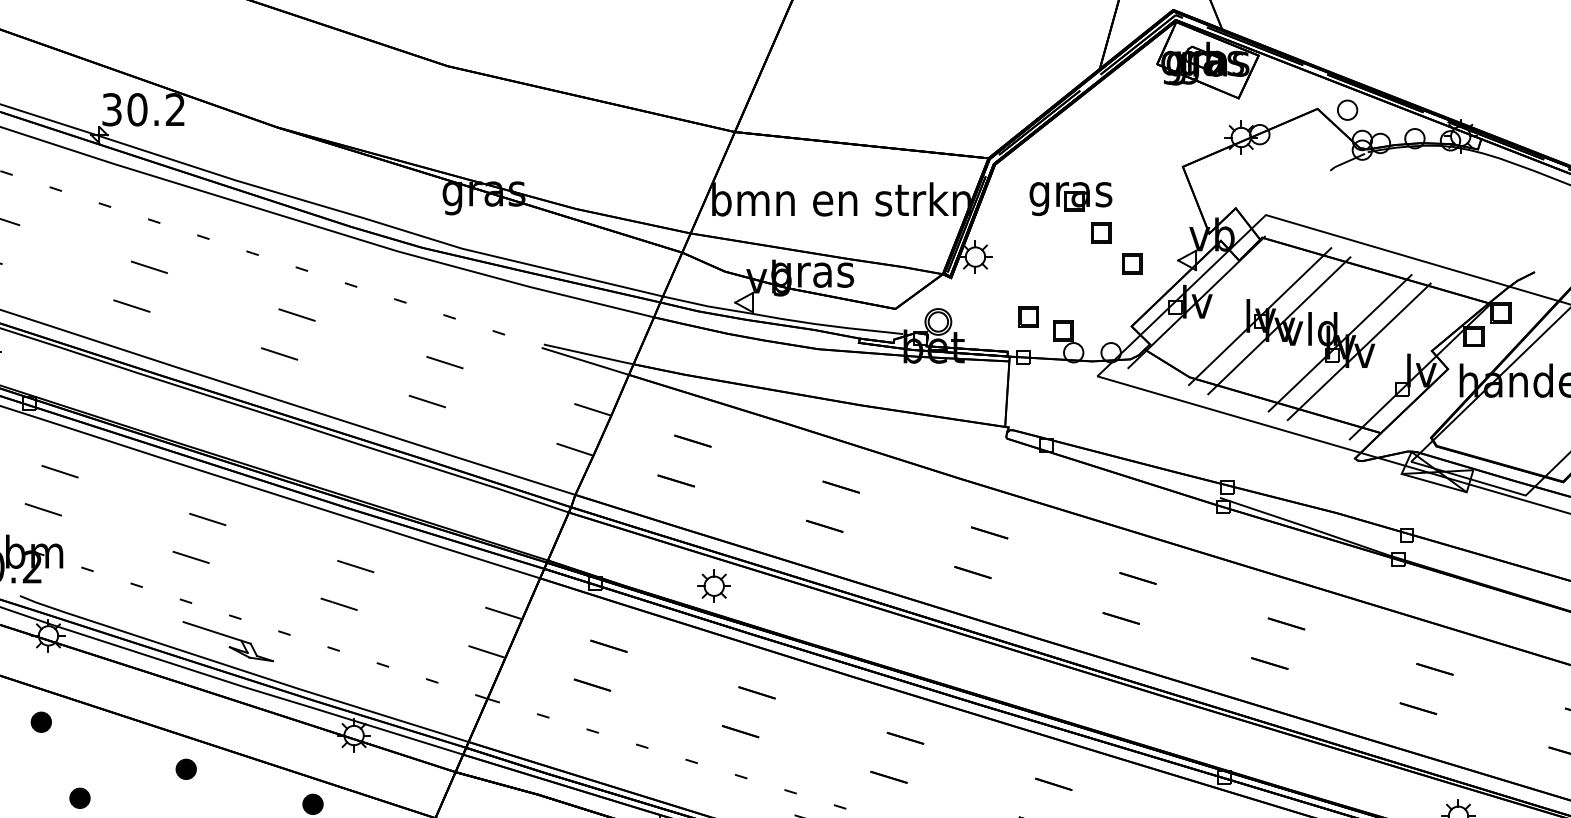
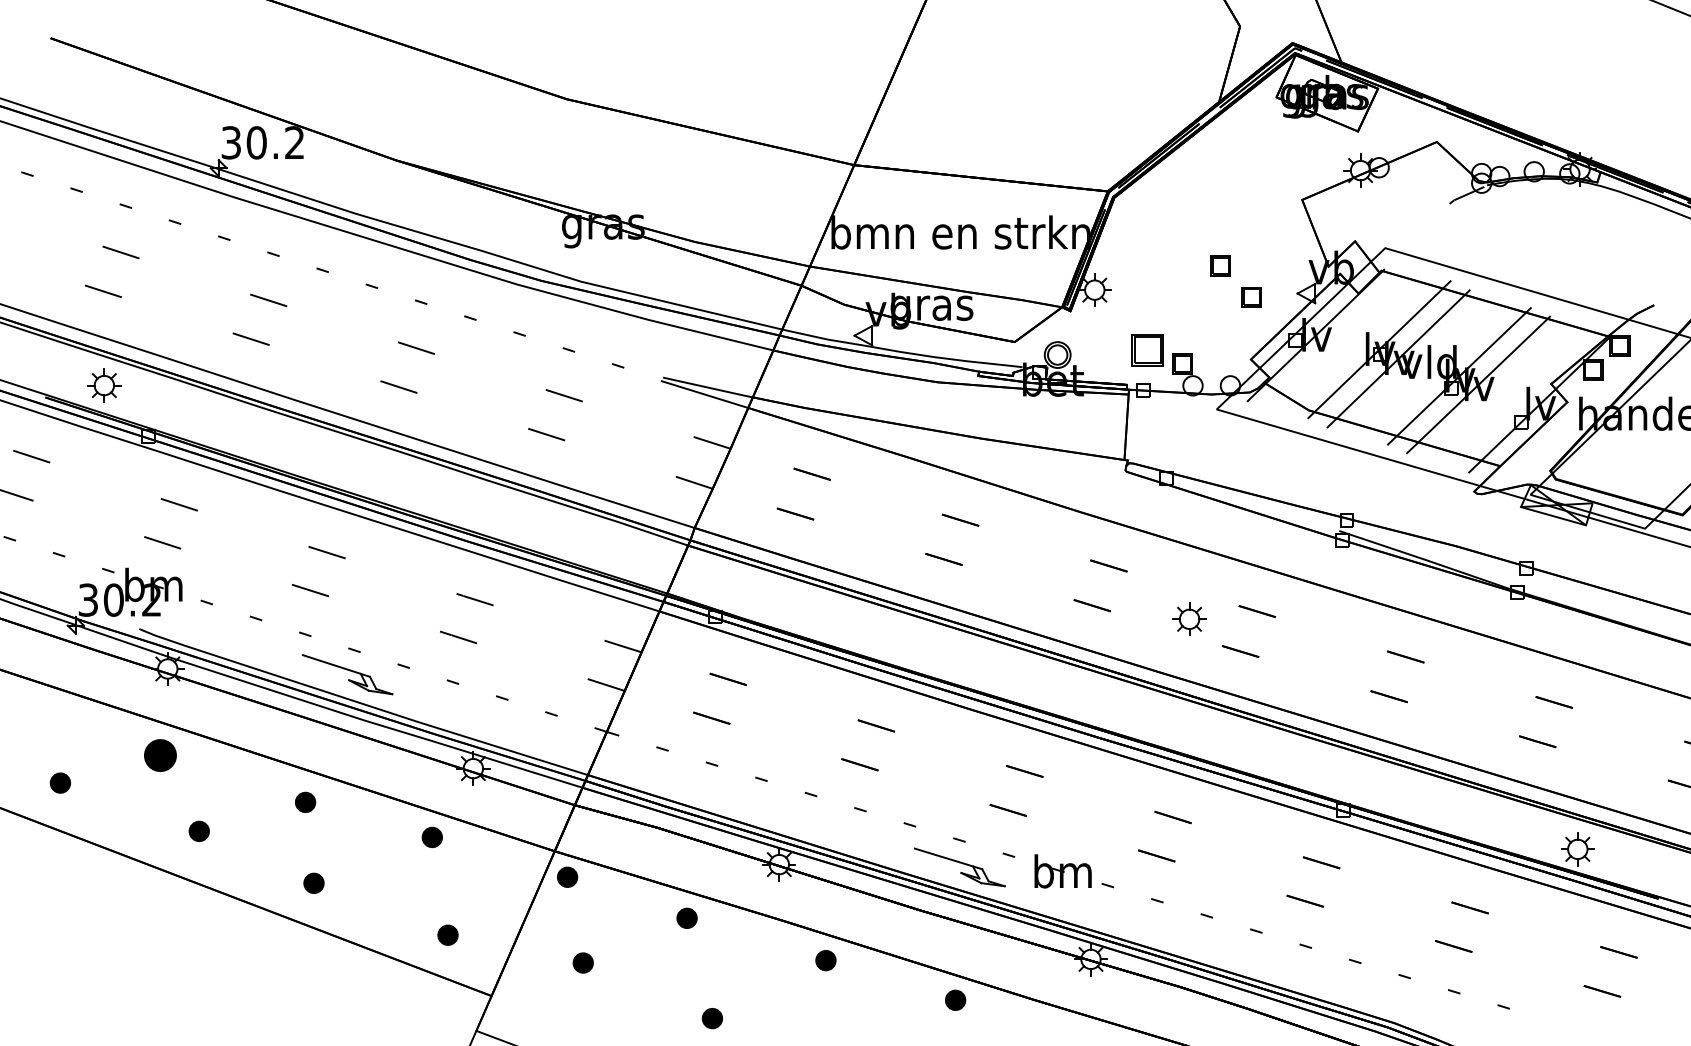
part: (1347, 109) -> (1466, 142), removed
part: (1071, 199) -> (1190, 232), removed
part: (1028, 317) -> (1147, 350), size x1.6
part: (714, 585) -> (1189, 618), moved
part: (41, 721) -> (160, 754), size x1.6

